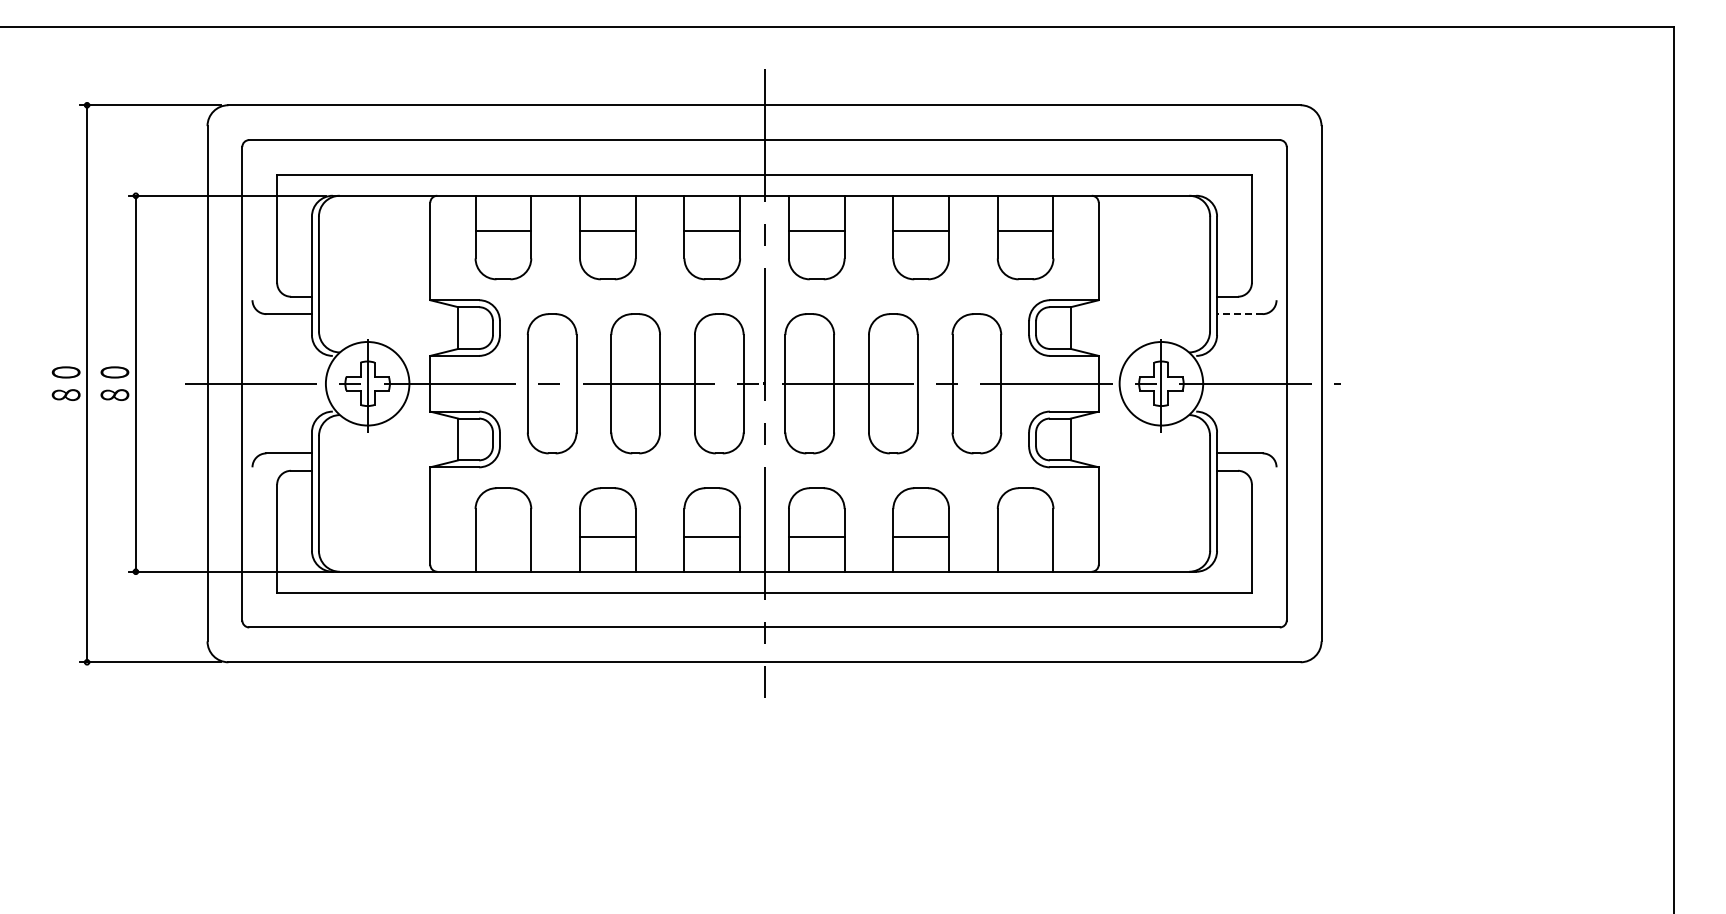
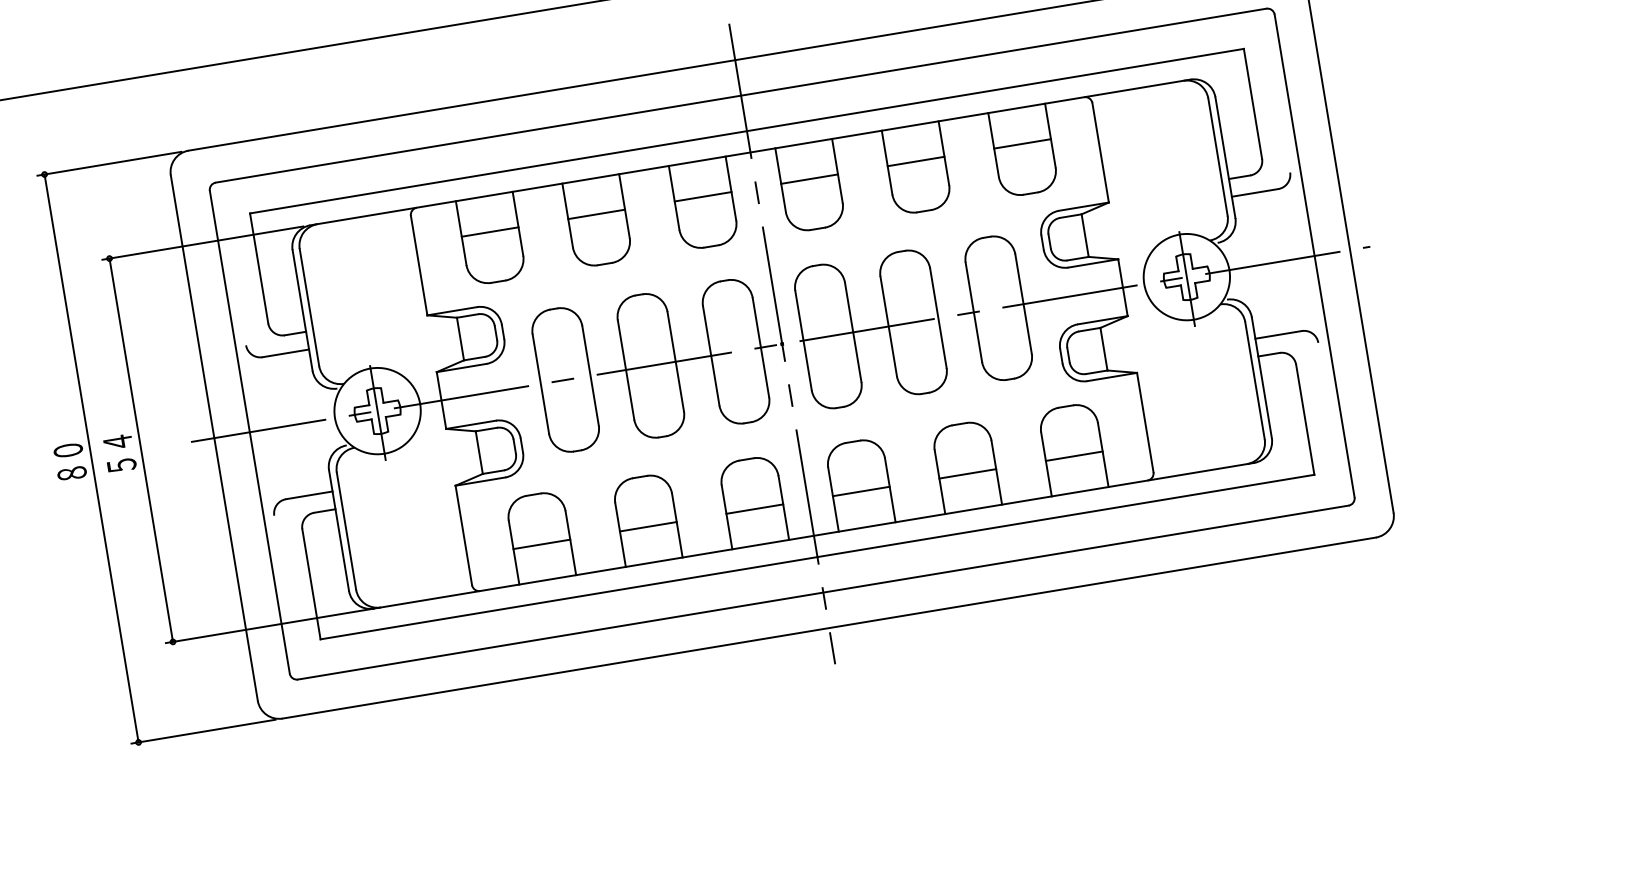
line: (1239, 314) -> (1254, 193), dashed -> solid
text: (114, 383) -> (119, 453), ８０ -> ５４
line: (503, 536) -> (541, 543), added
line: (1025, 536) -> (1074, 455), added

